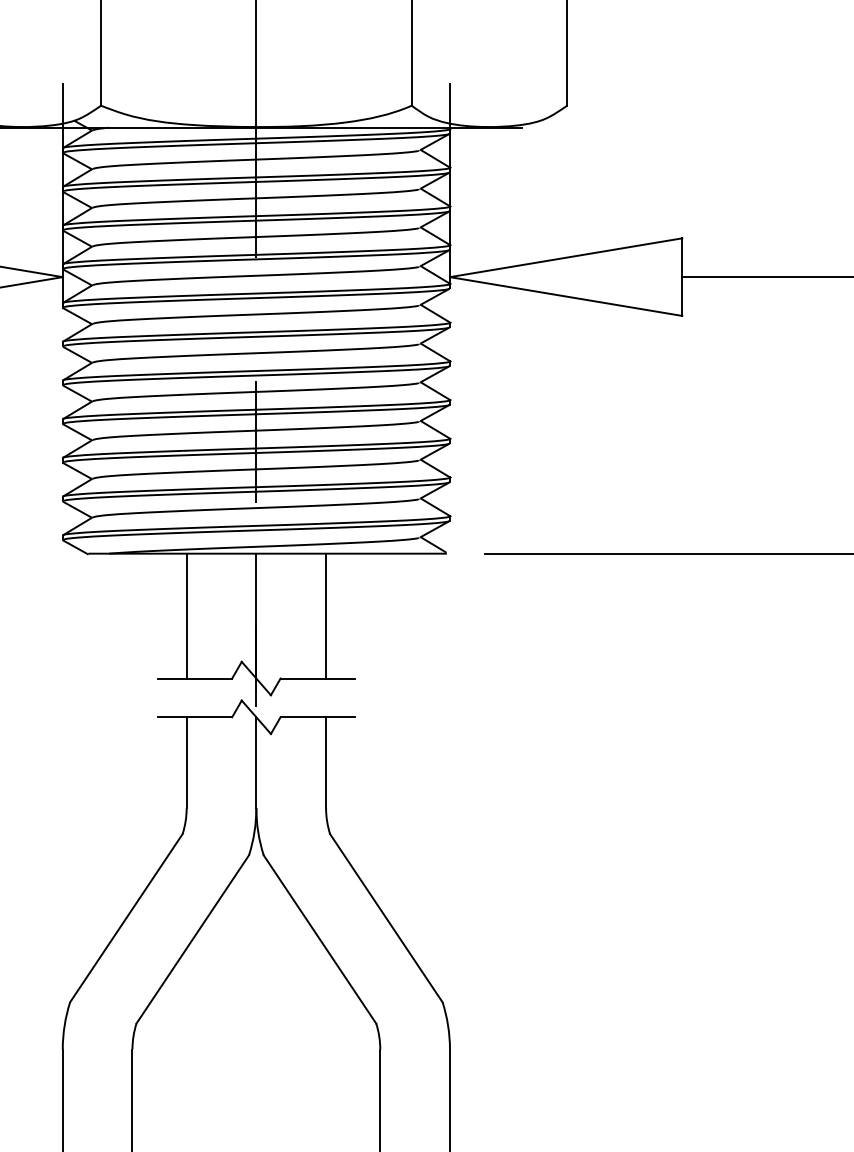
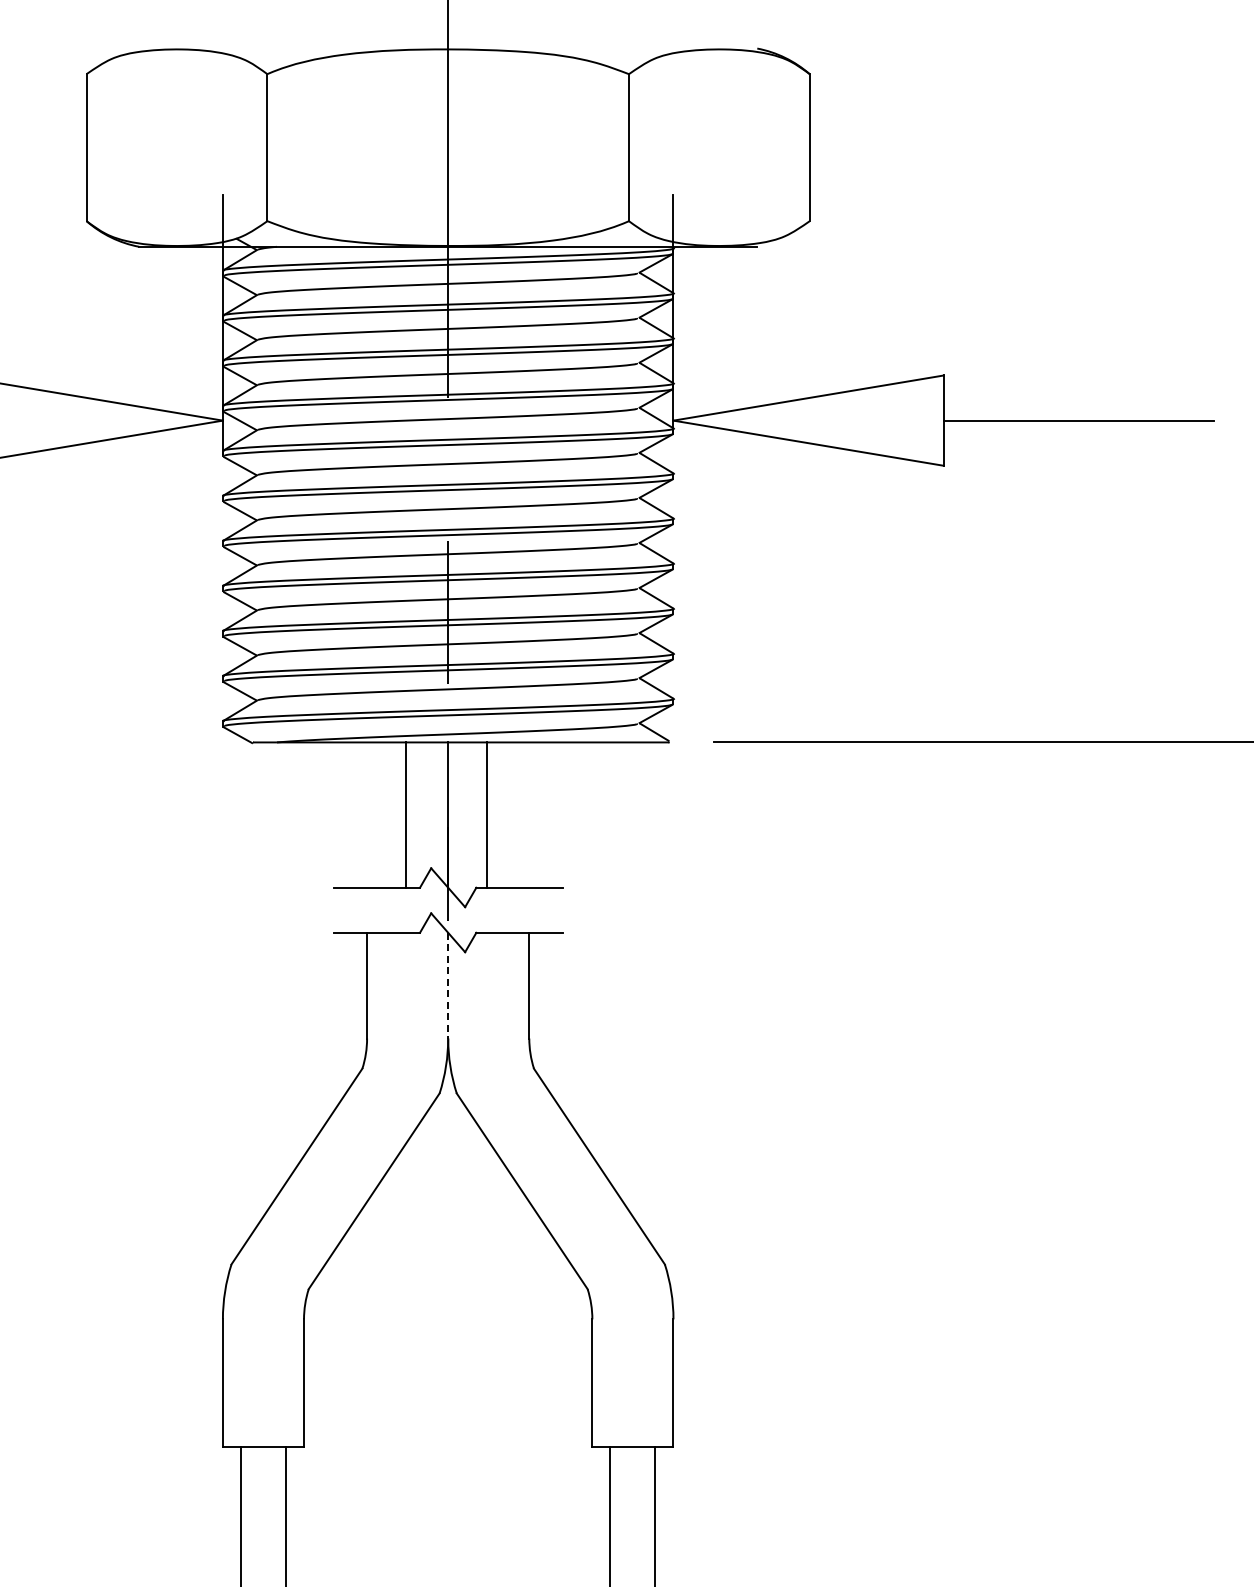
line: (187, 615) -> (406, 814), moved
line: (326, 615) -> (487, 814), moved
line: (256, 762) -> (448, 985), solid -> dashed

